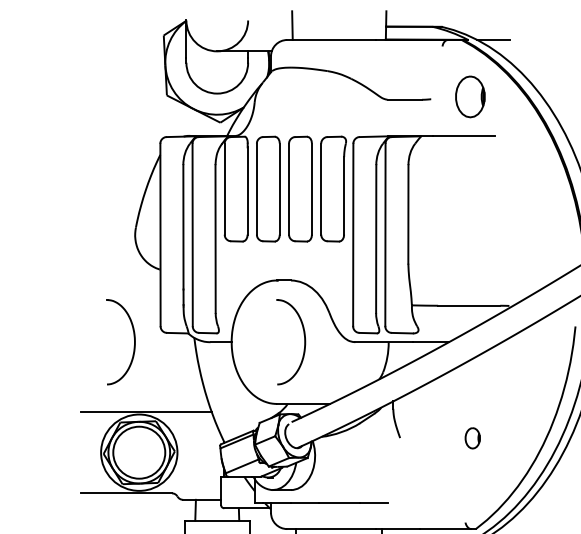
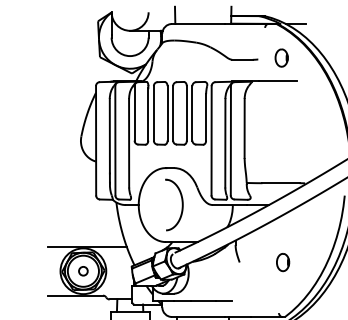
part: (469, 95) -> (281, 57), size x0.71
part: (132, 341) -> (79, 204), removed
part: (473, 438) -> (283, 262), size x1.43
circle: (139, 453) -> (83, 271), added

